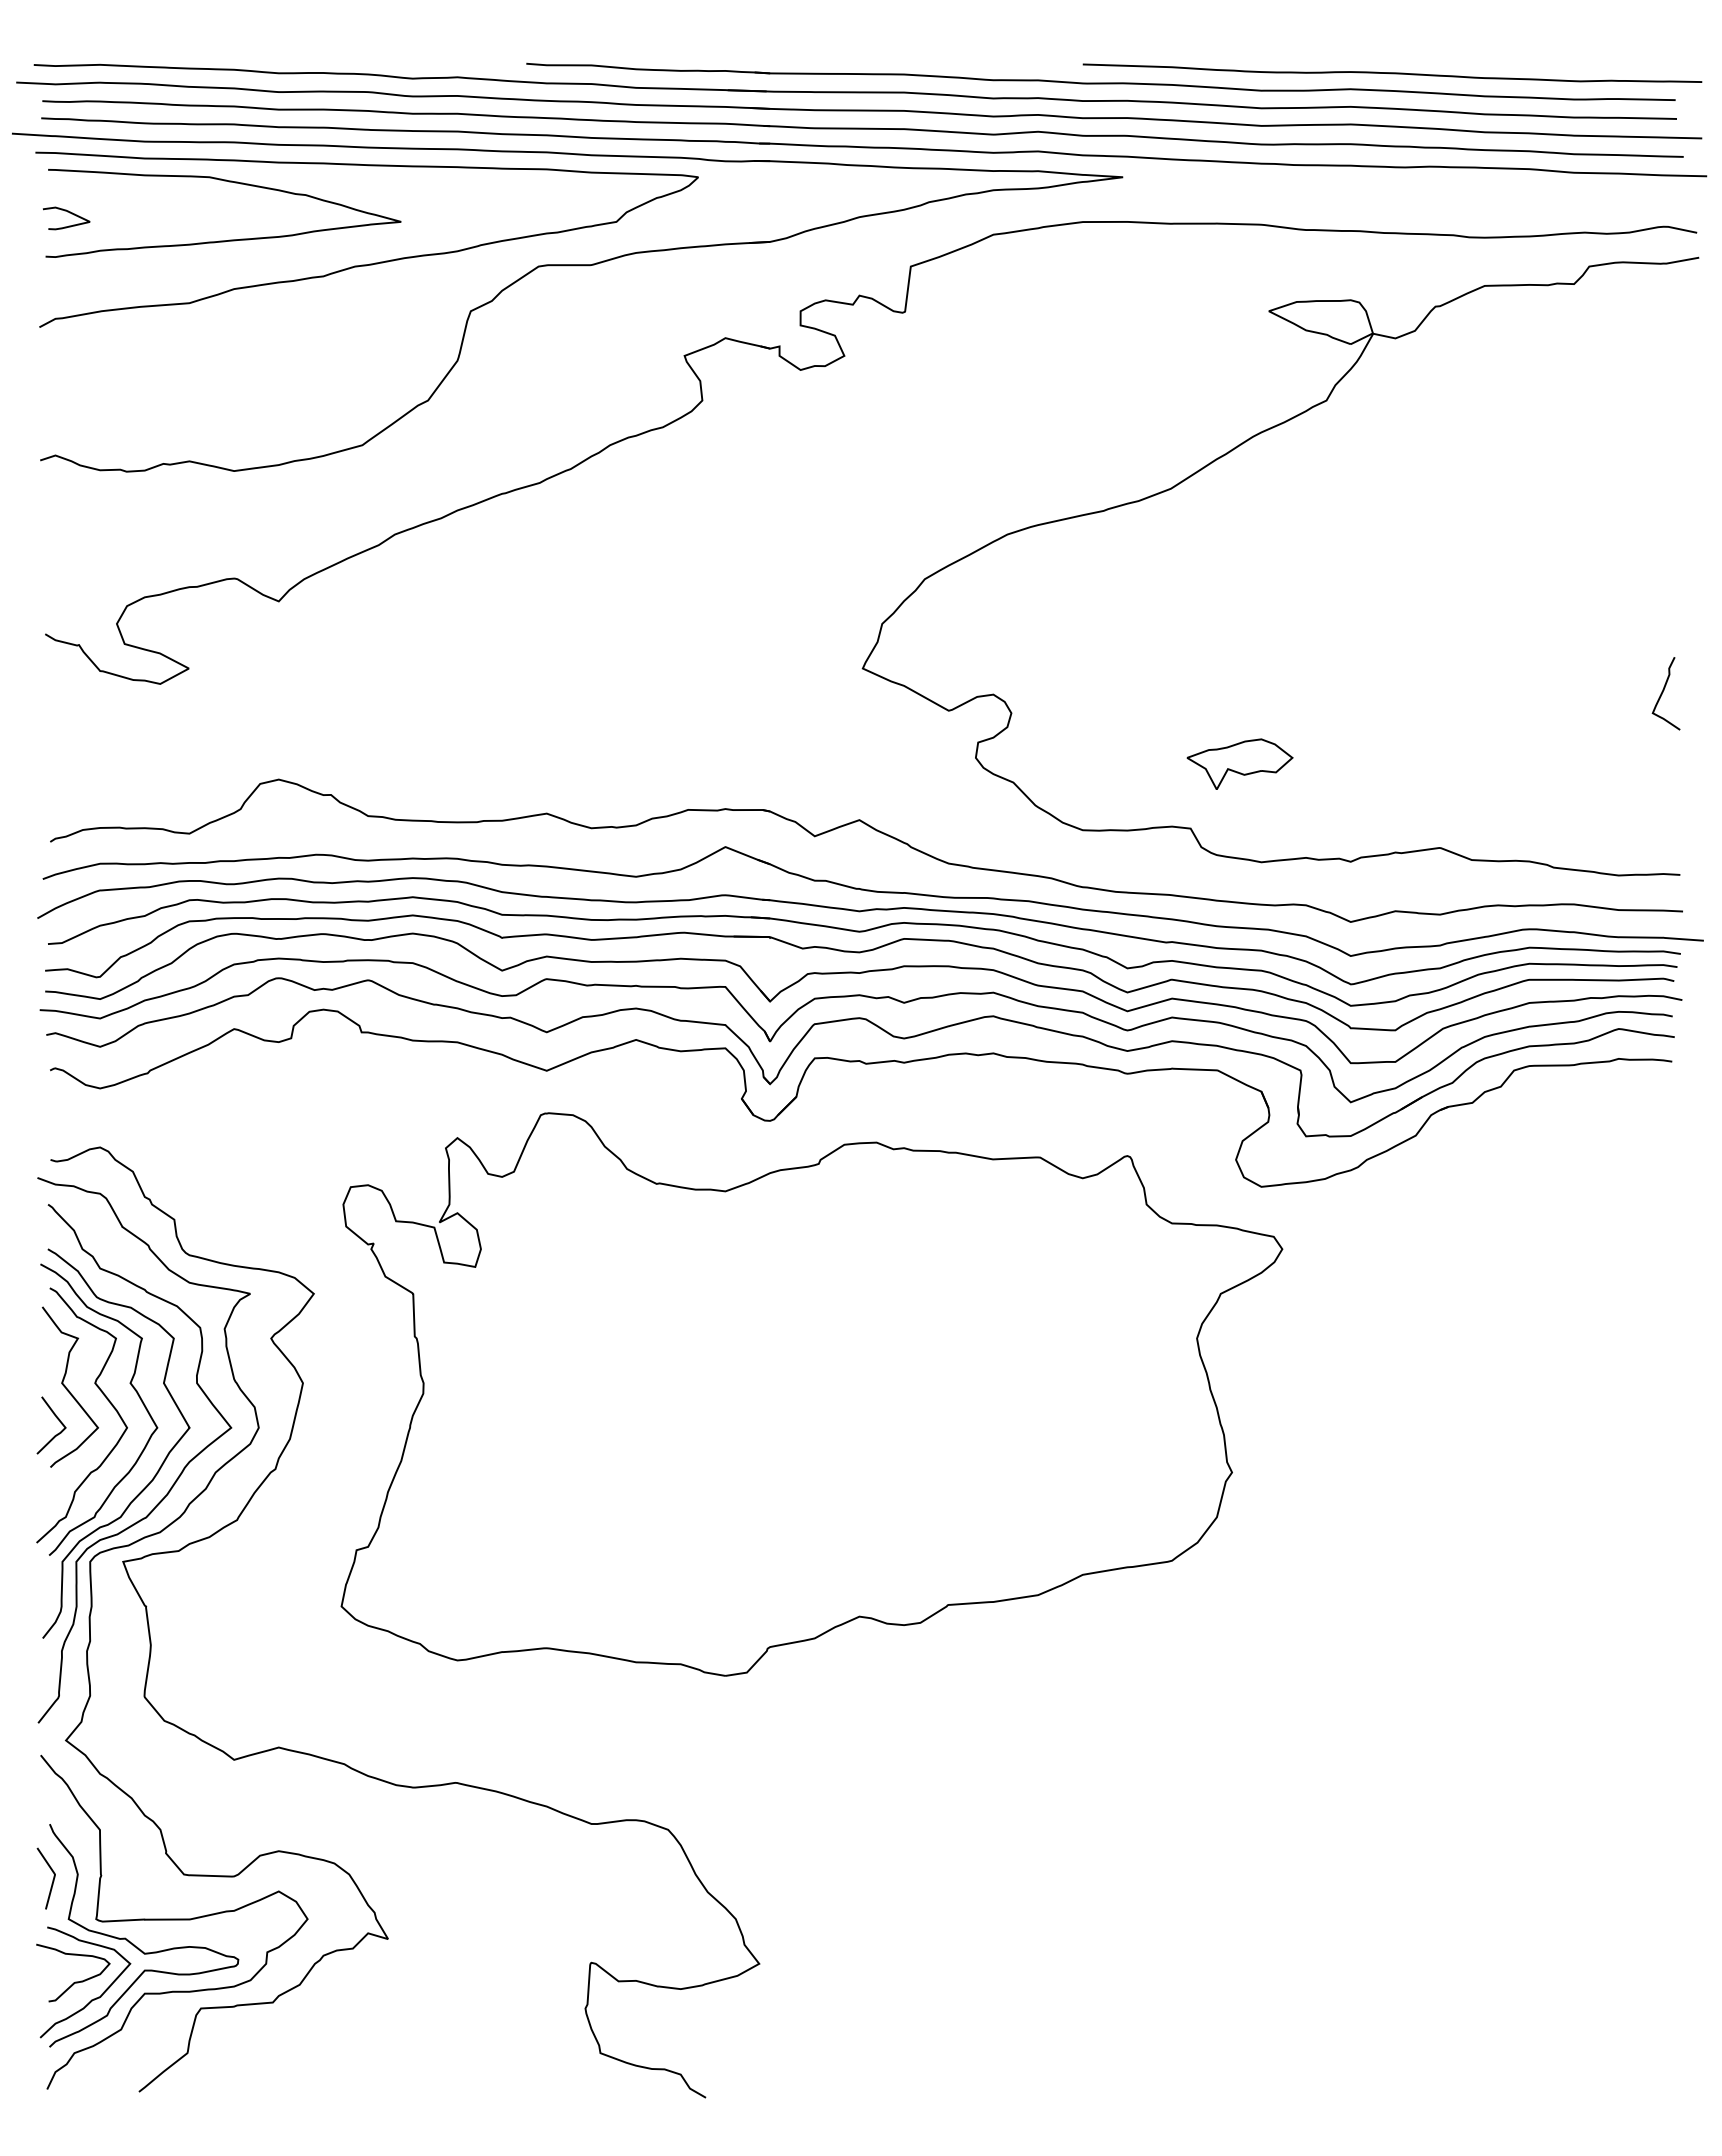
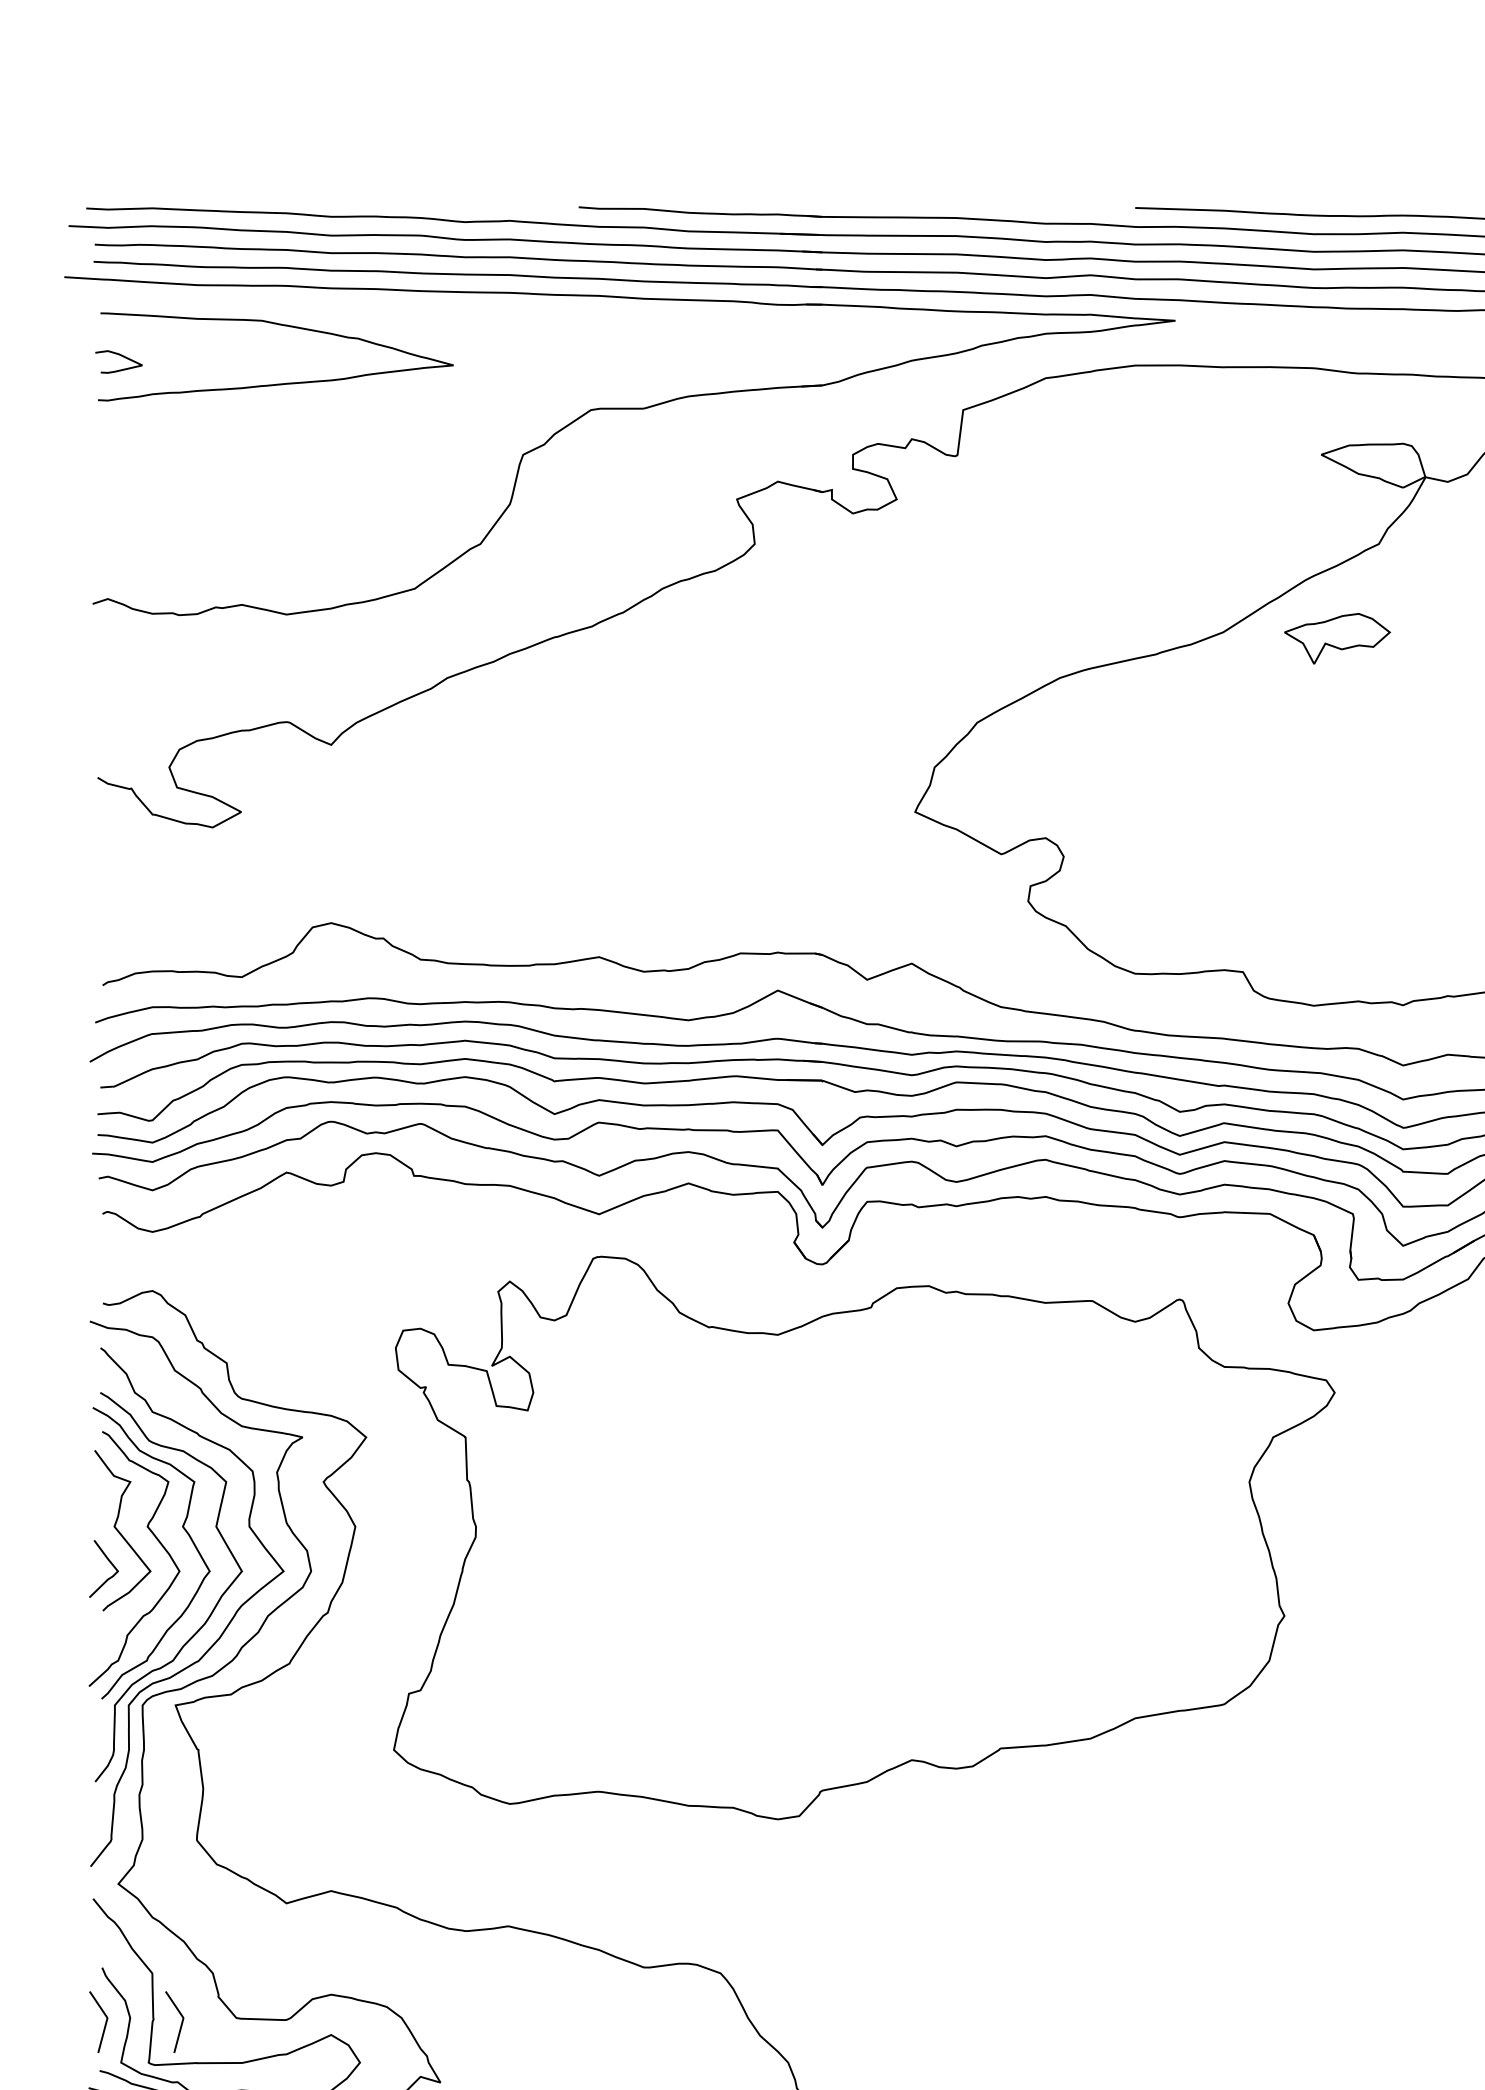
curve: (369, 263) -> (421, 407), removed
part: (1239, 763) -> (1336, 638), moved
line: (128, 1879) -> (180, 2023), added

